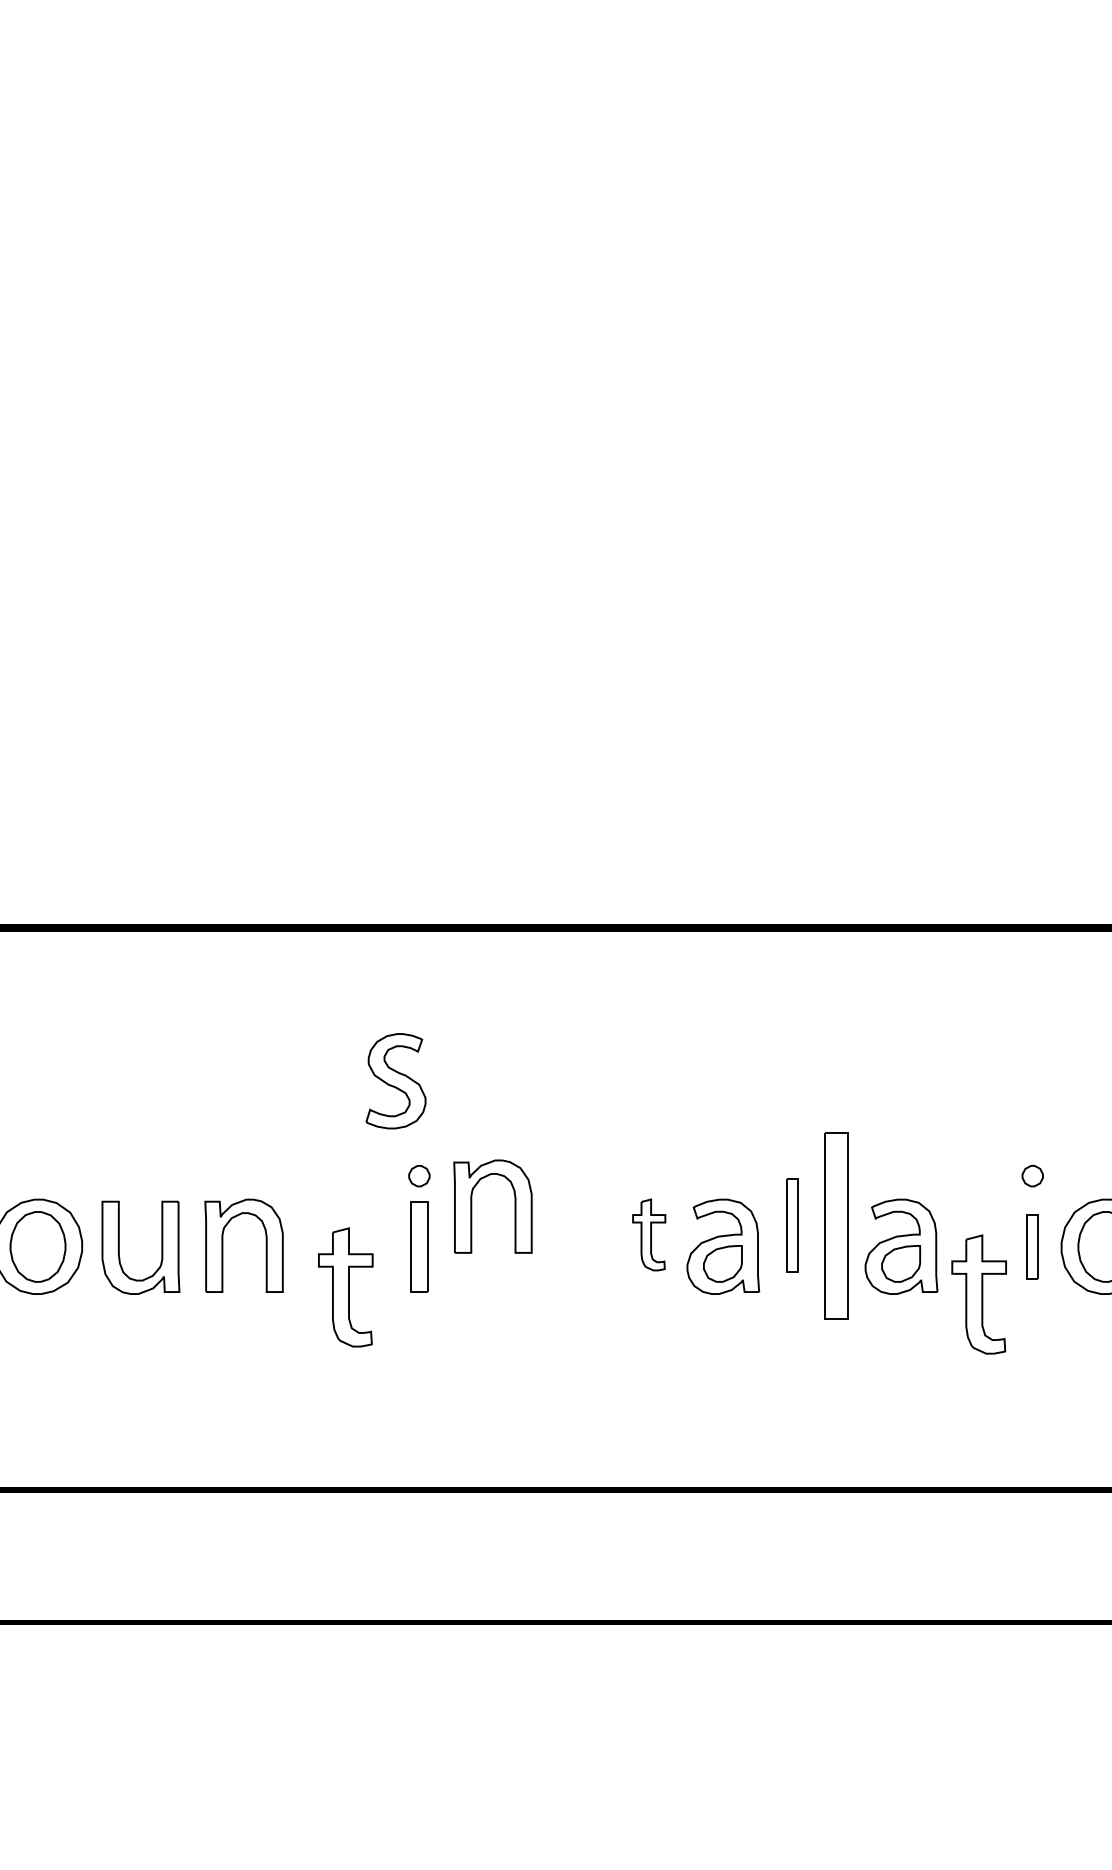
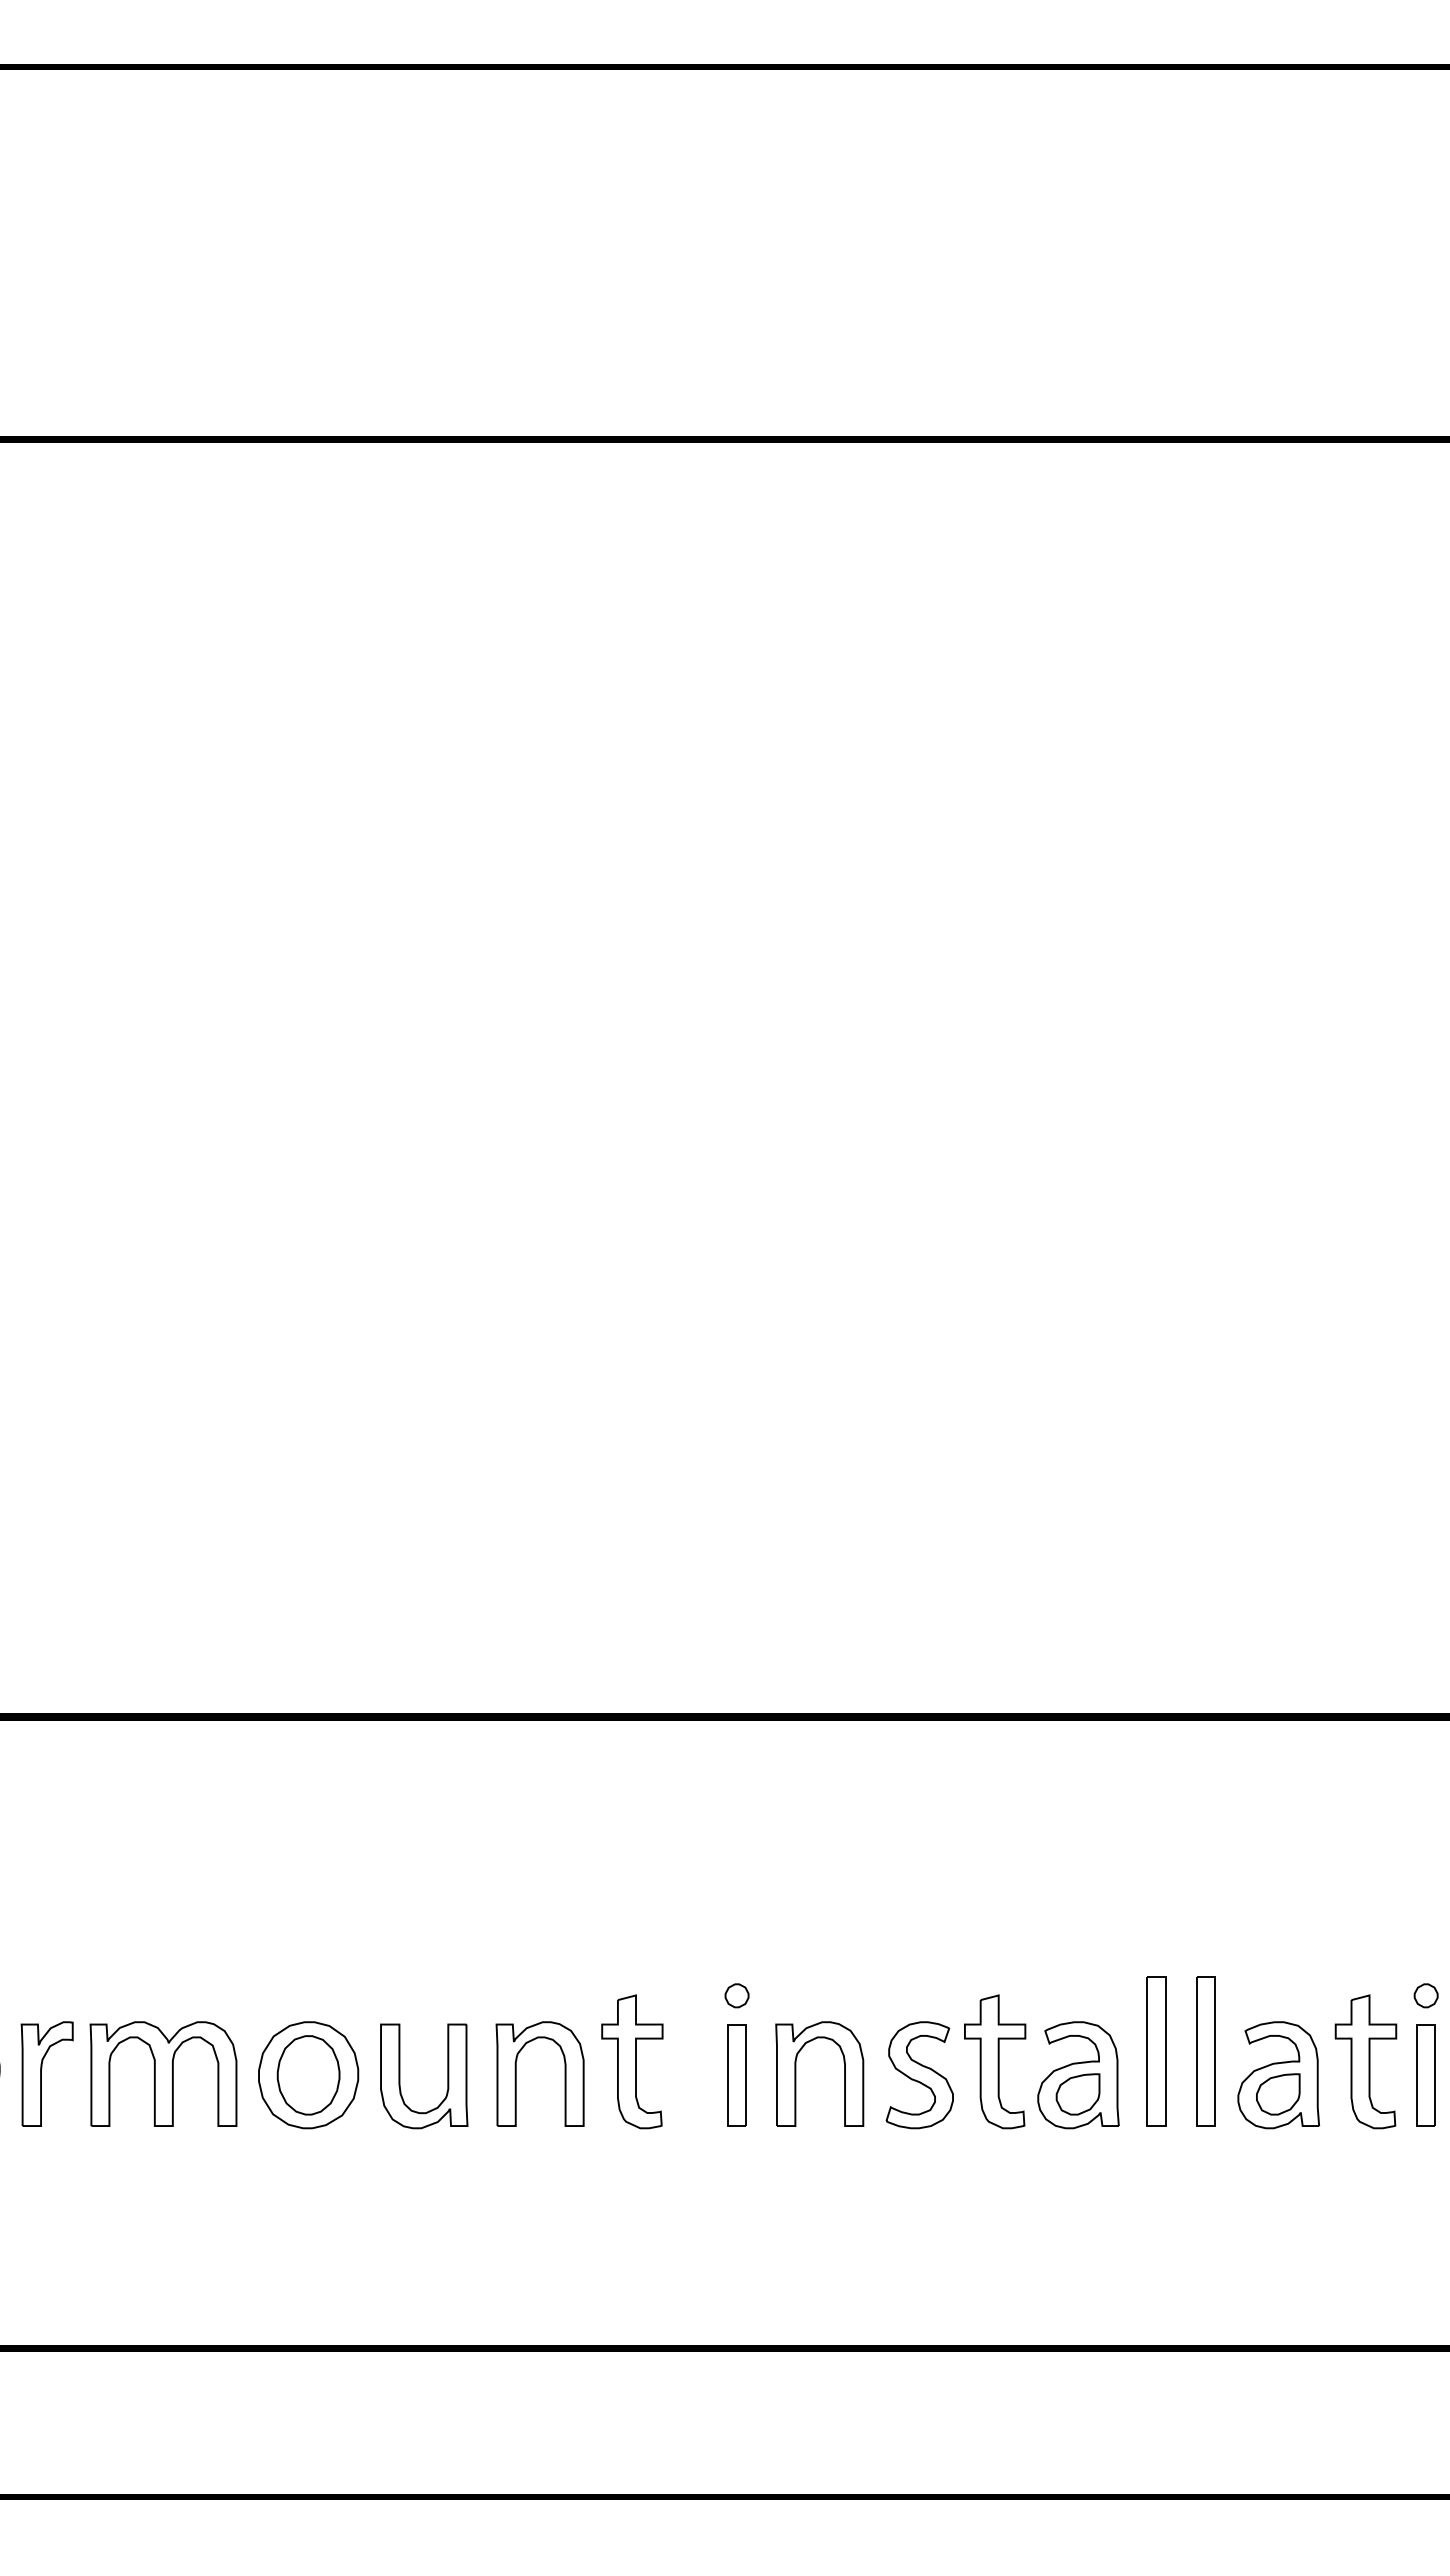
part: (395, 1081) -> (919, 2075), moved
part: (472, 1206) -> (796, 2073), moved
part: (792, 1225) -> (1156, 2051), size x1.43
part: (836, 1225) -> (1205, 2051), size x0.71
part: (649, 1234) -> (995, 2061), size x1.67
part: (1032, 1247) -> (1425, 2075), size x1.43
part: (345, 1287) -> (632, 2061), moved
part: (978, 1294) -> (1365, 2061), moved

